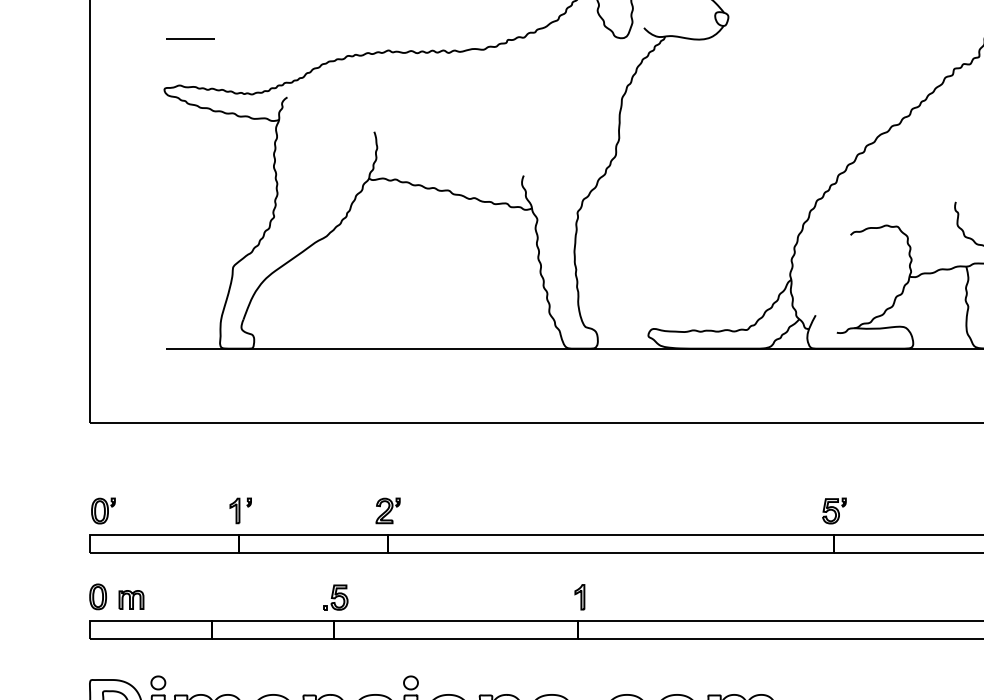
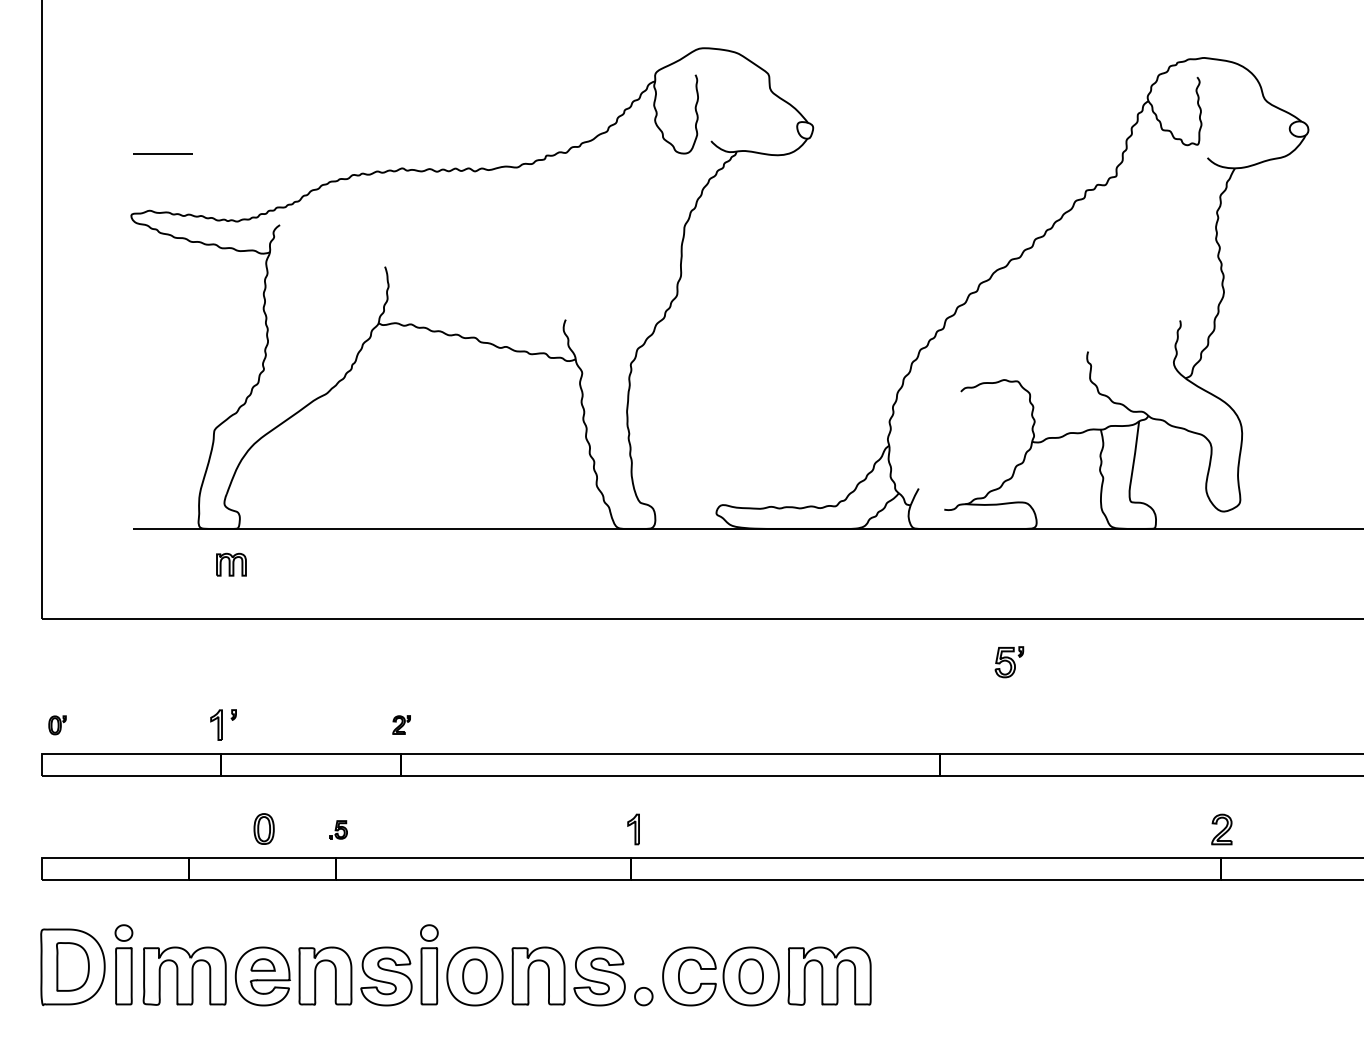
part: (387, 510) -> (401, 724), size x0.6
part: (103, 511) -> (57, 725), size x0.6
part: (834, 511) -> (1009, 662), moved
part: (97, 596) -> (263, 828), moved
part: (335, 597) -> (338, 829), size x0.6
part: (131, 599) -> (231, 564), moved

